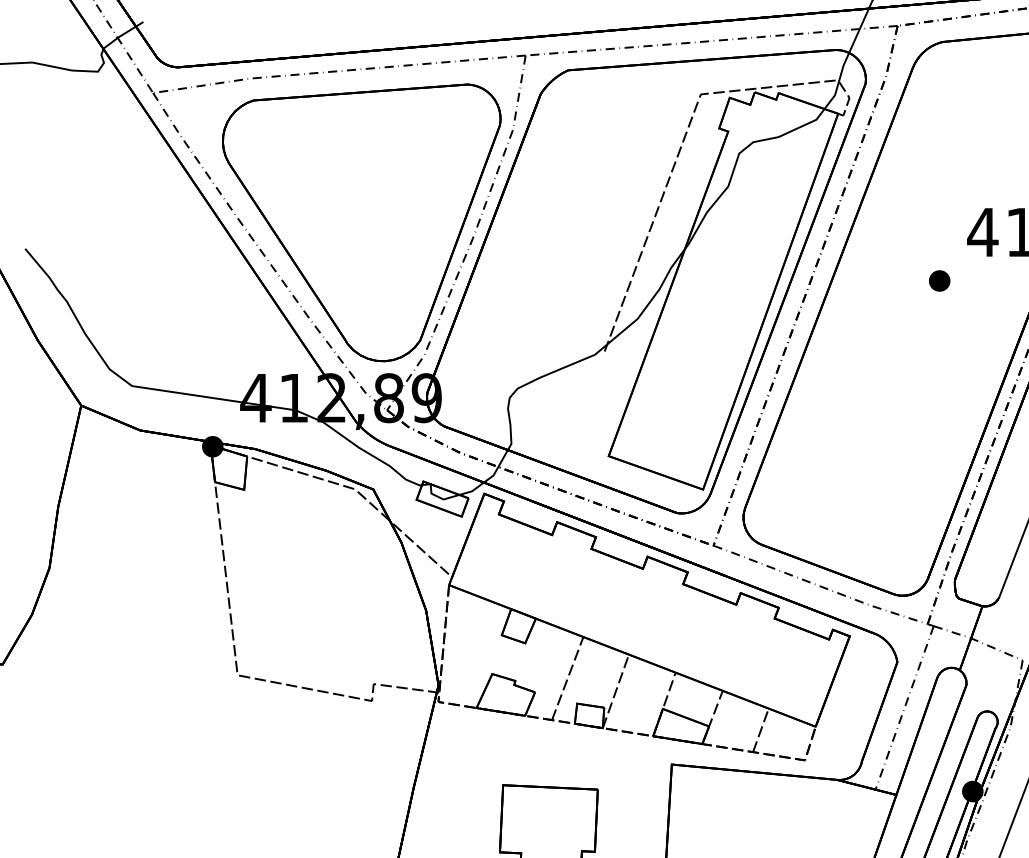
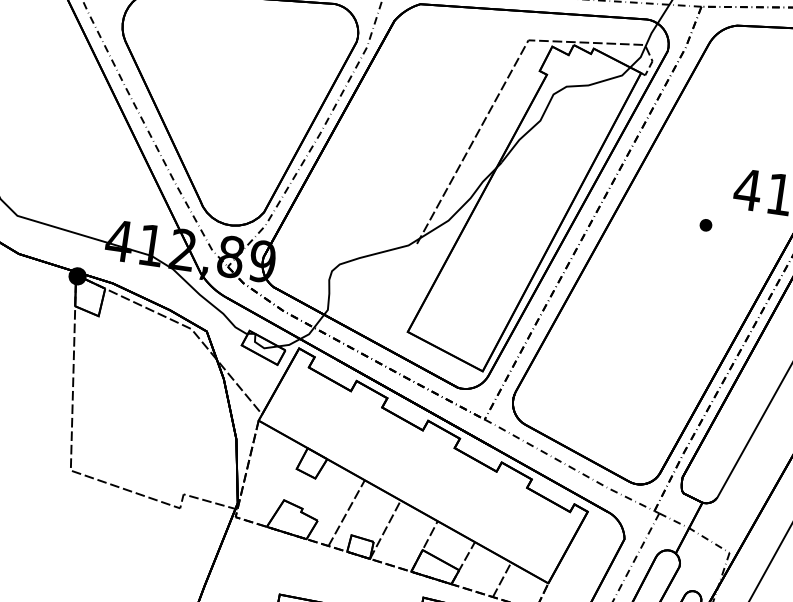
part: (939, 280) -> (705, 224), size x0.7

